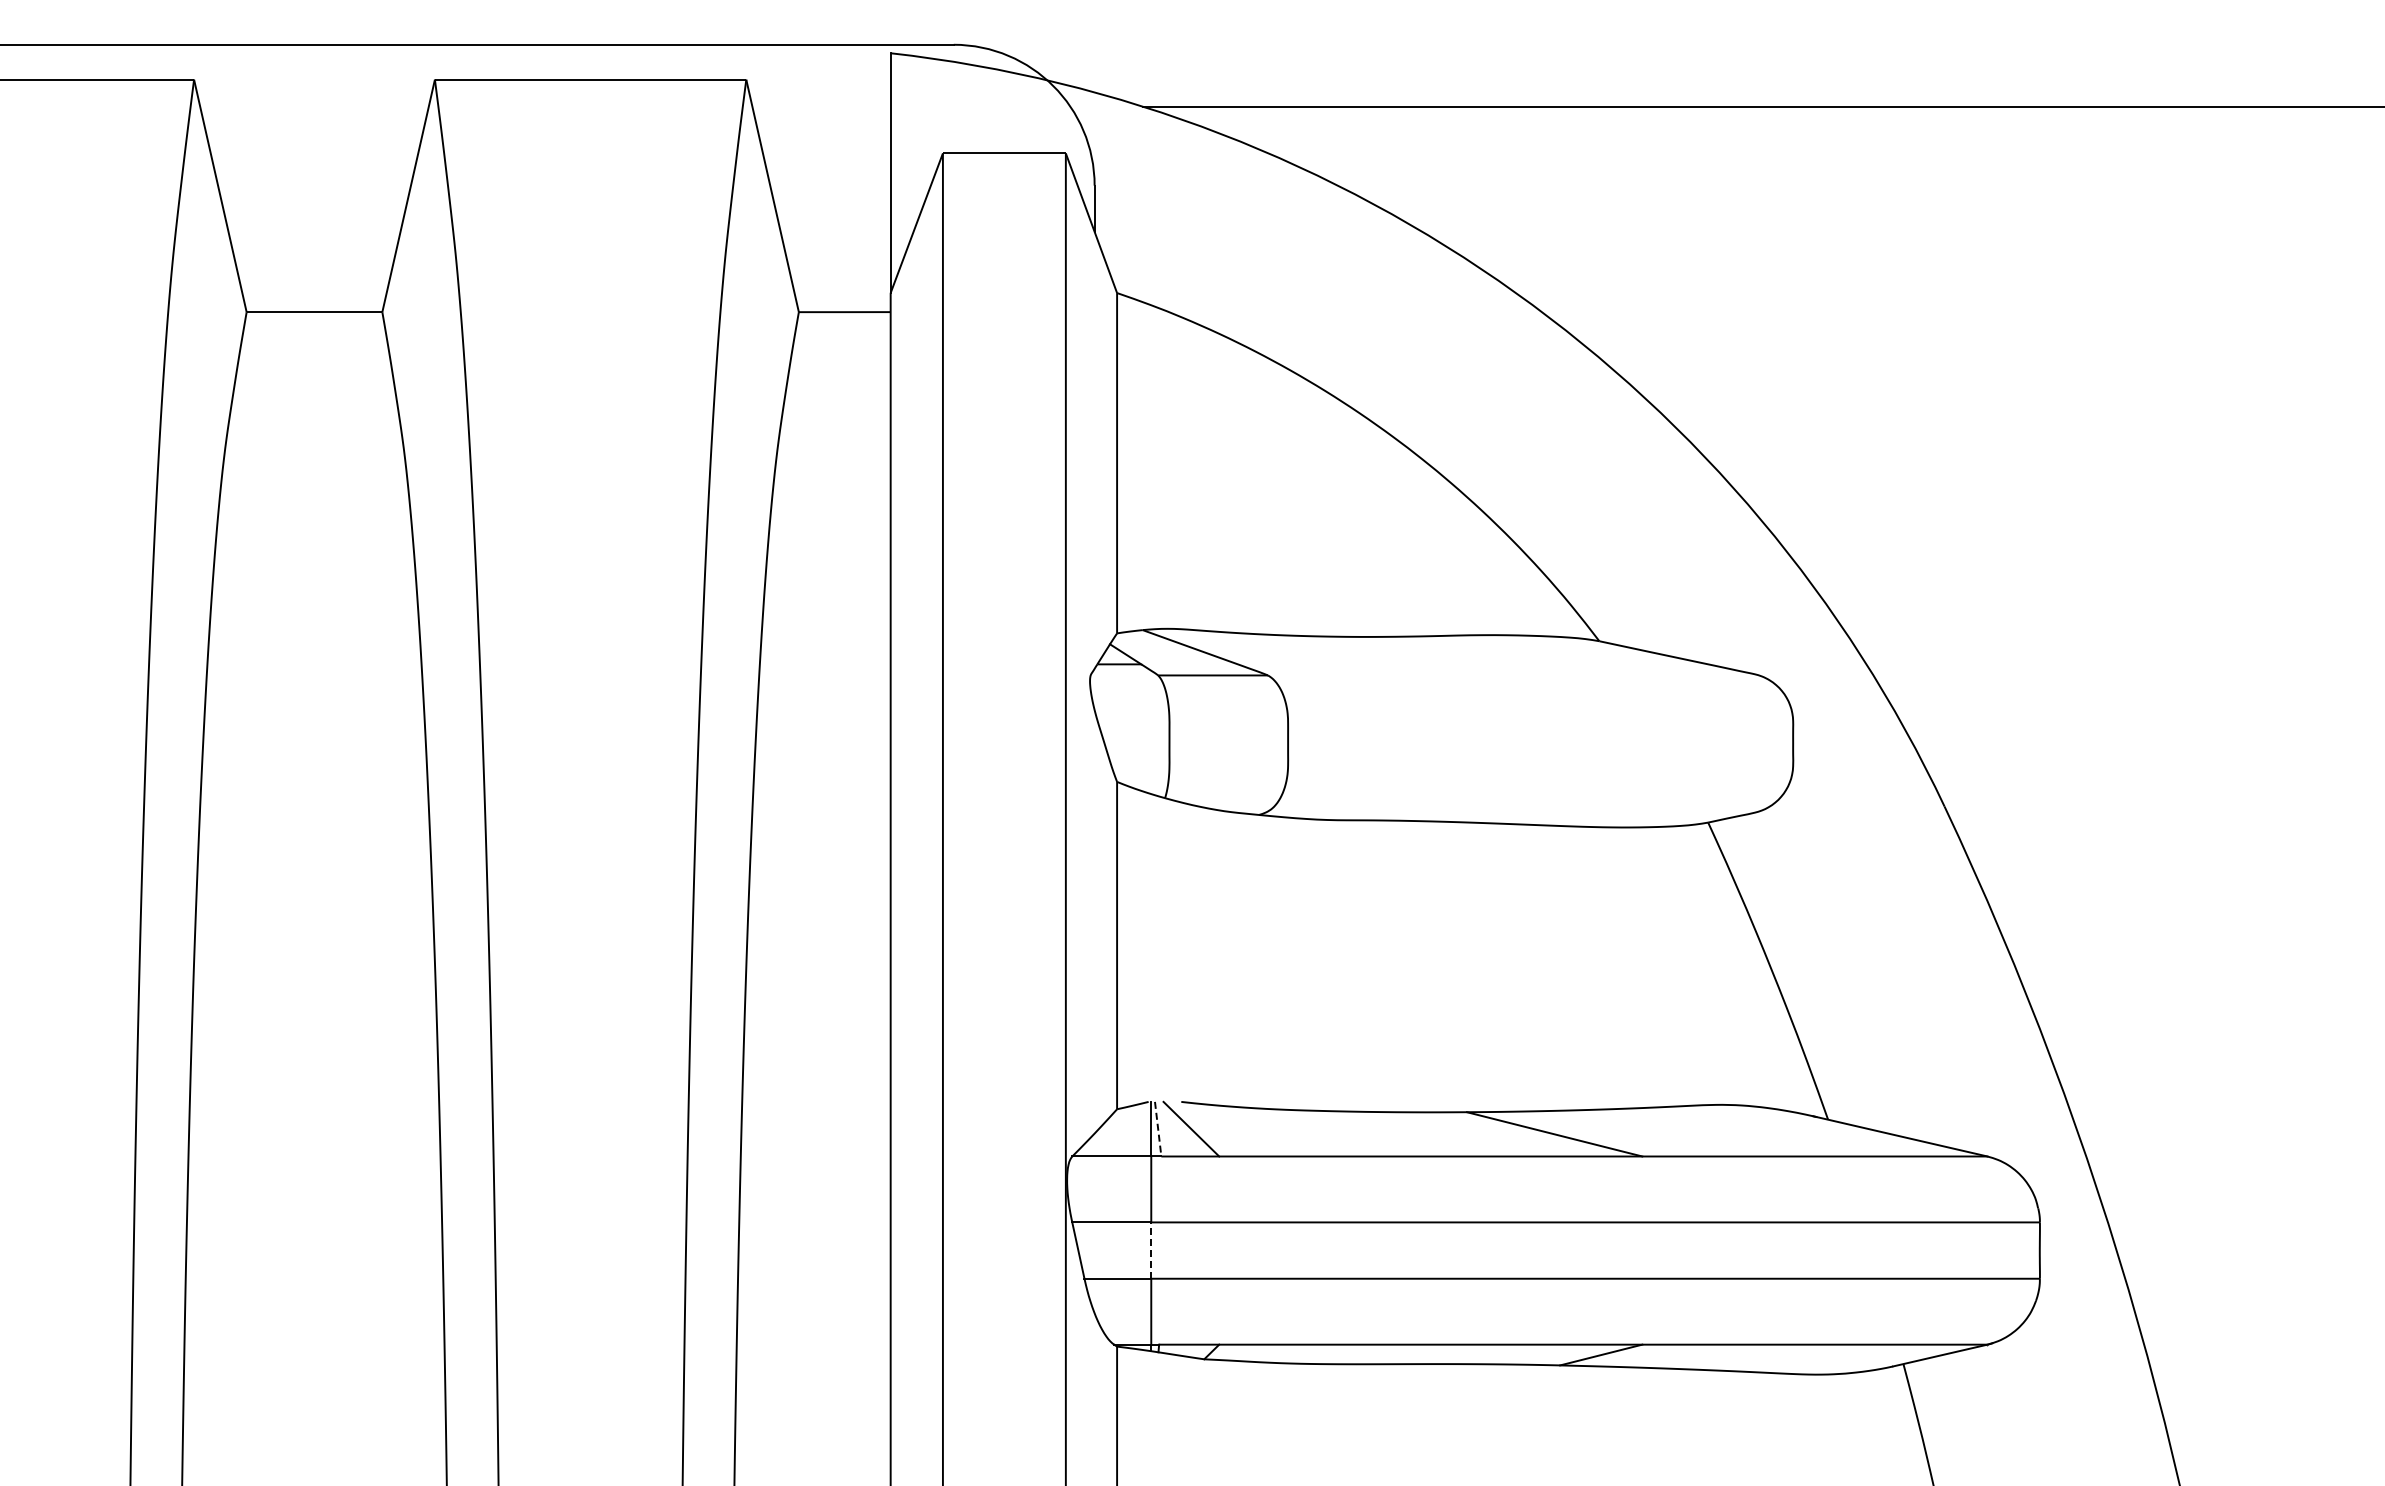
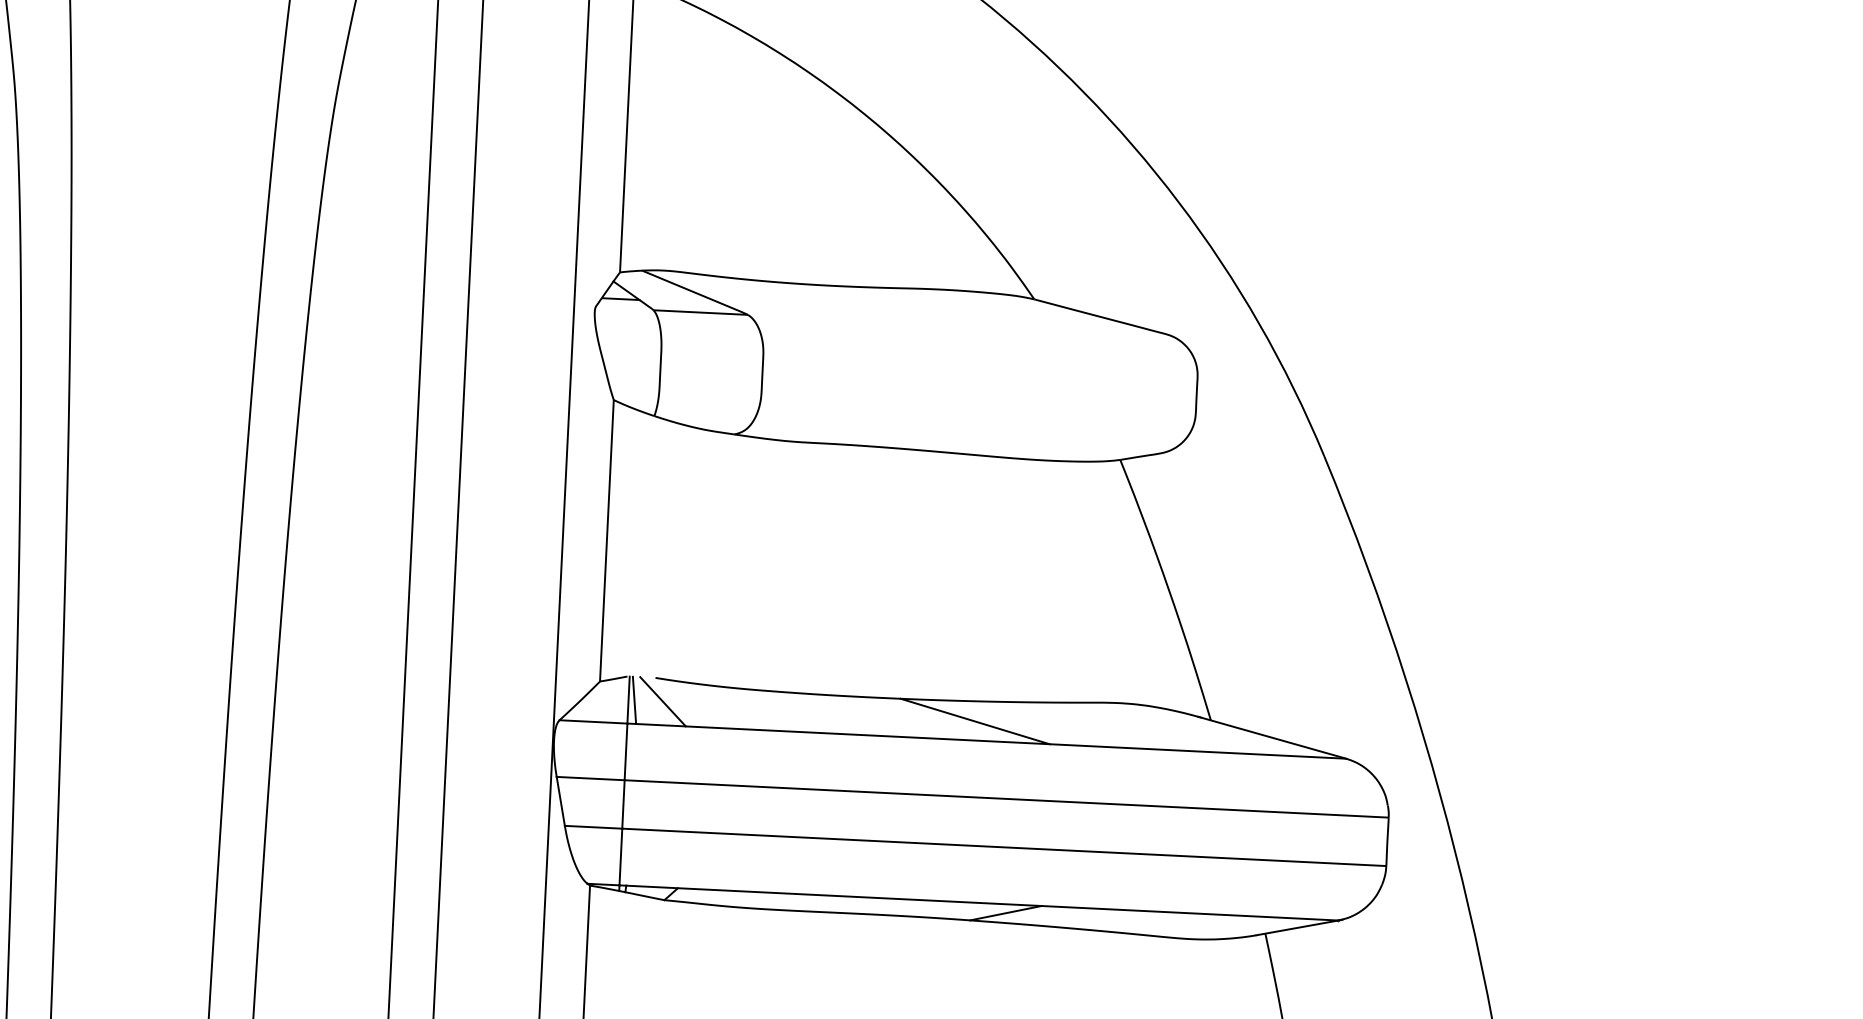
line: (1158, 1129) -> (634, 700), dashed -> solid
line: (1151, 1250) -> (623, 804), dashed -> solid

